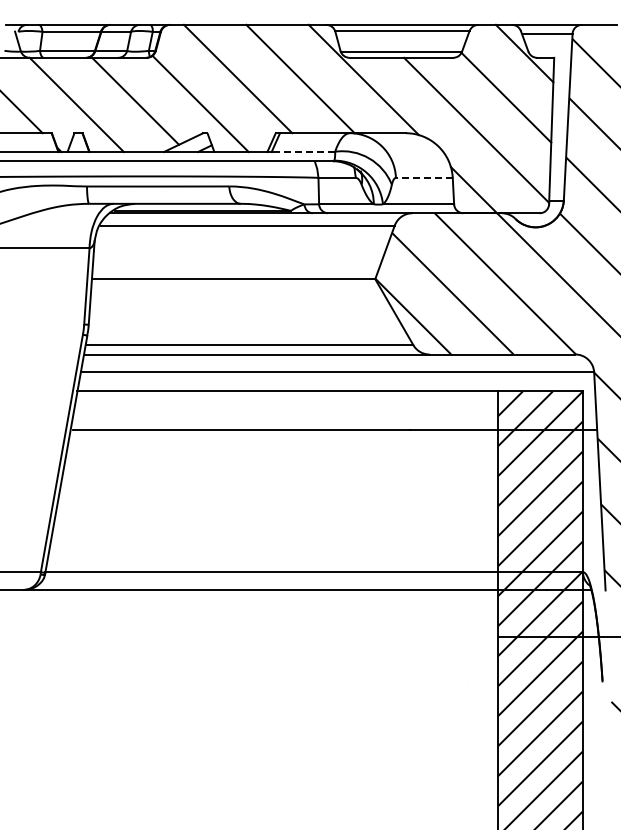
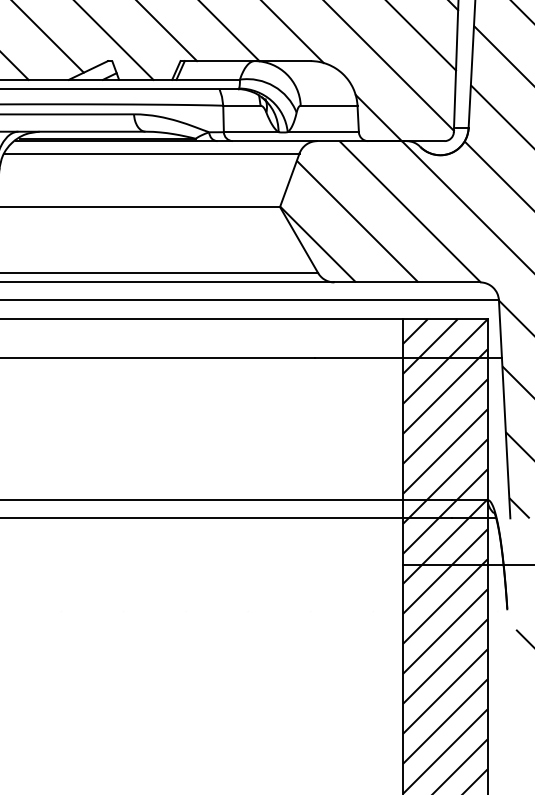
line: (303, 151) -> (208, 79), dashed -> solid
line: (423, 177) -> (328, 105), dashed -> solid

